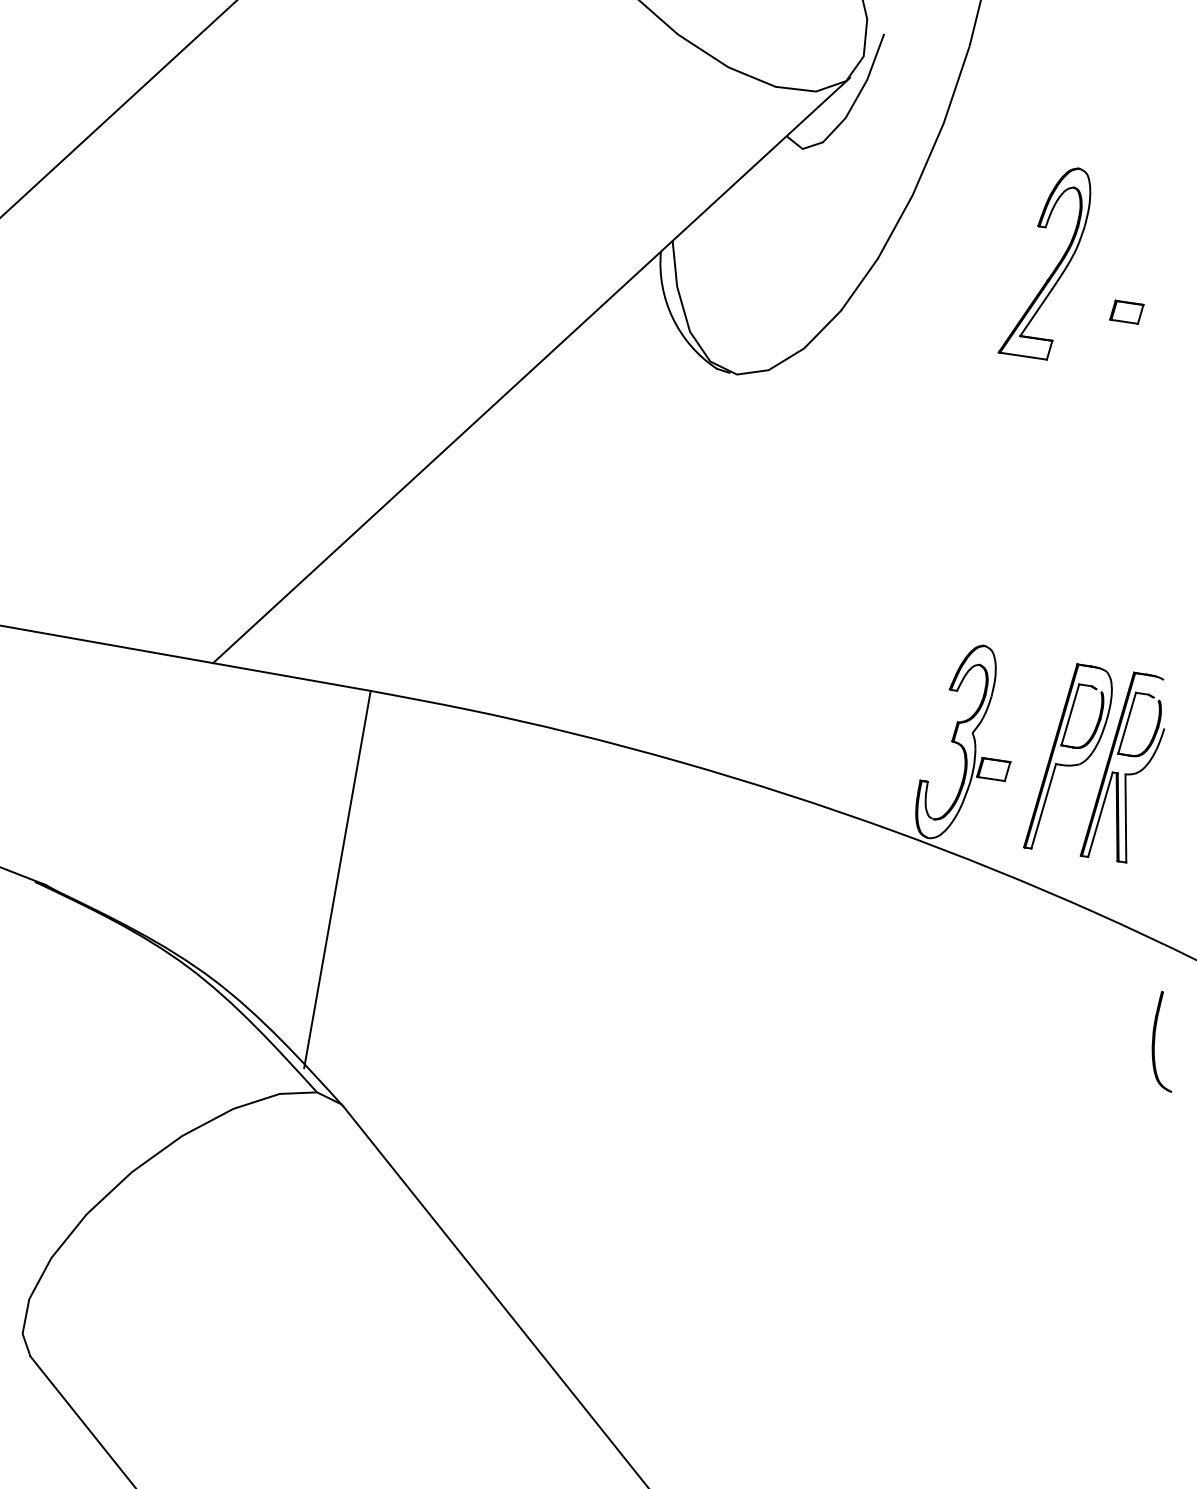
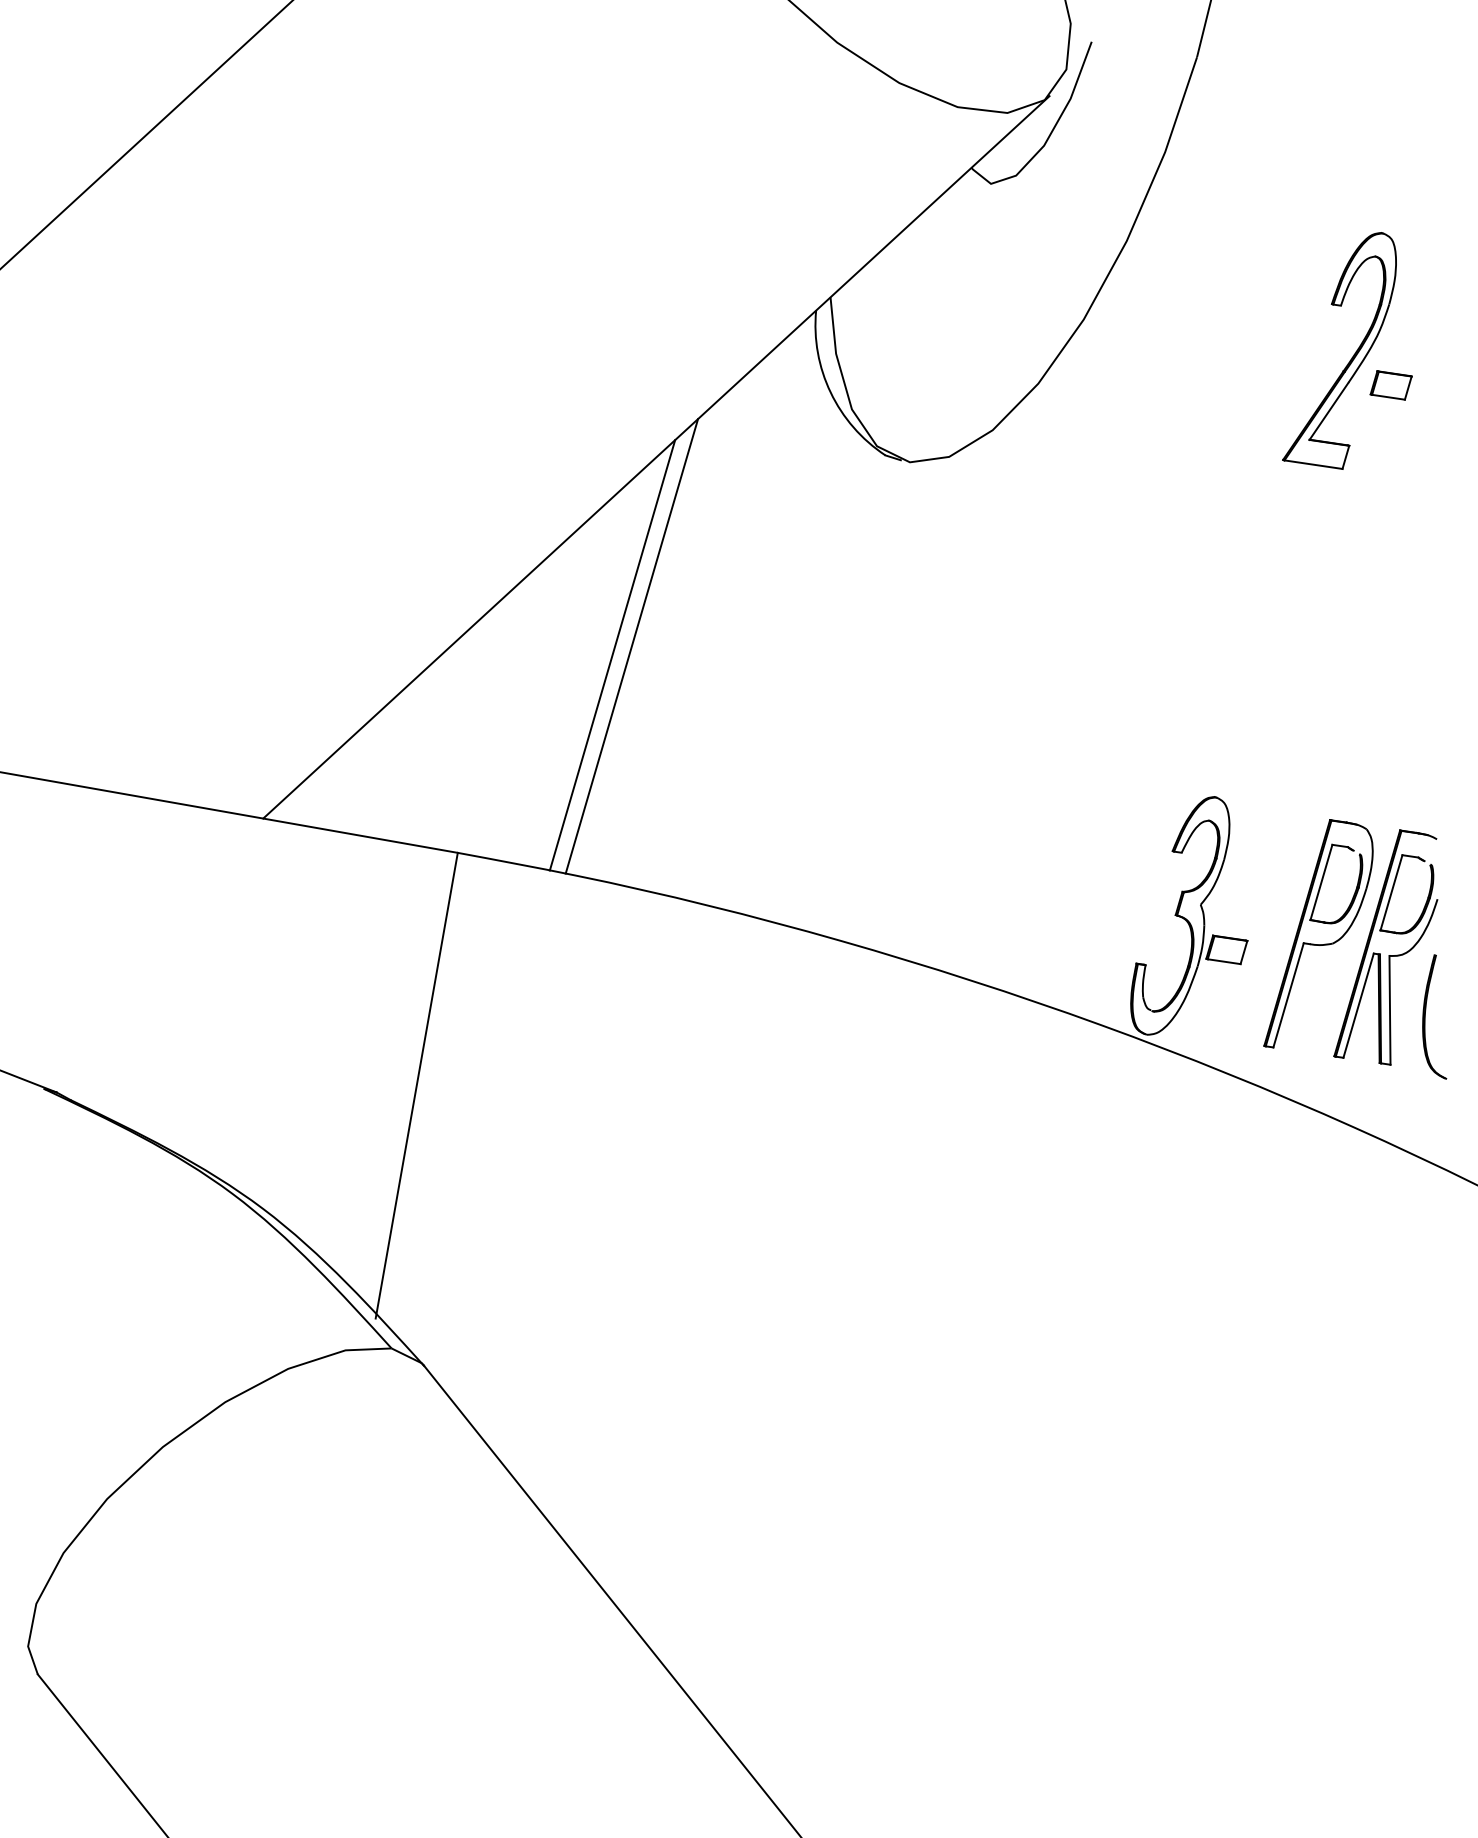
part: (1054, 269) -> (1351, 357), moved
line: (511, 523) -> (631, 646), added
line: (496, 531) -> (612, 655), added
part: (1154, 1041) -> (1425, 1016), moved

